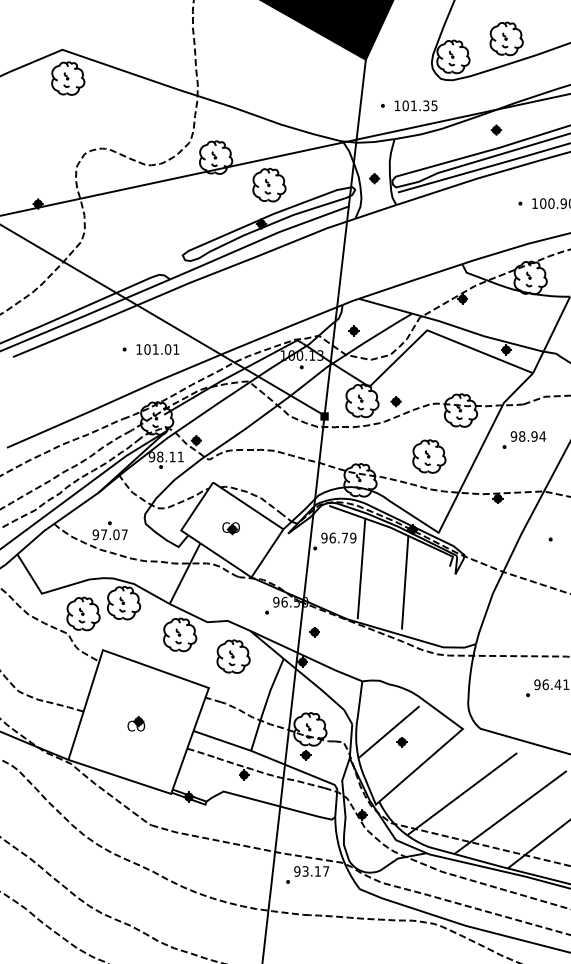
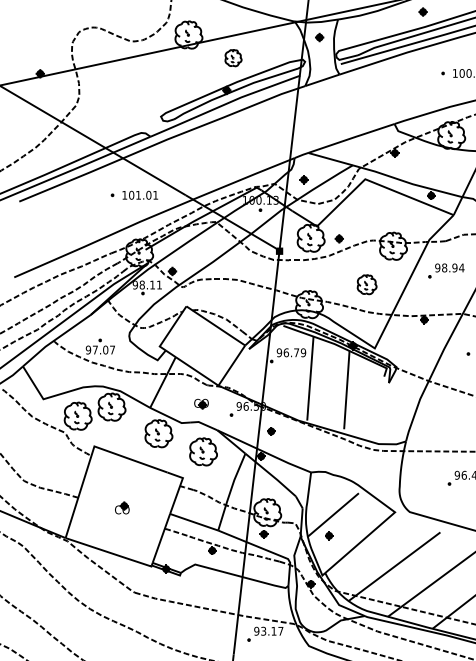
part: (374, 178) -> (319, 37), moved
part: (269, 185) -> (233, 58), size x0.6
part: (429, 456) -> (367, 284), size x0.7
part: (230, 528) -> (200, 404), moved
part: (401, 742) -> (328, 536), moved

